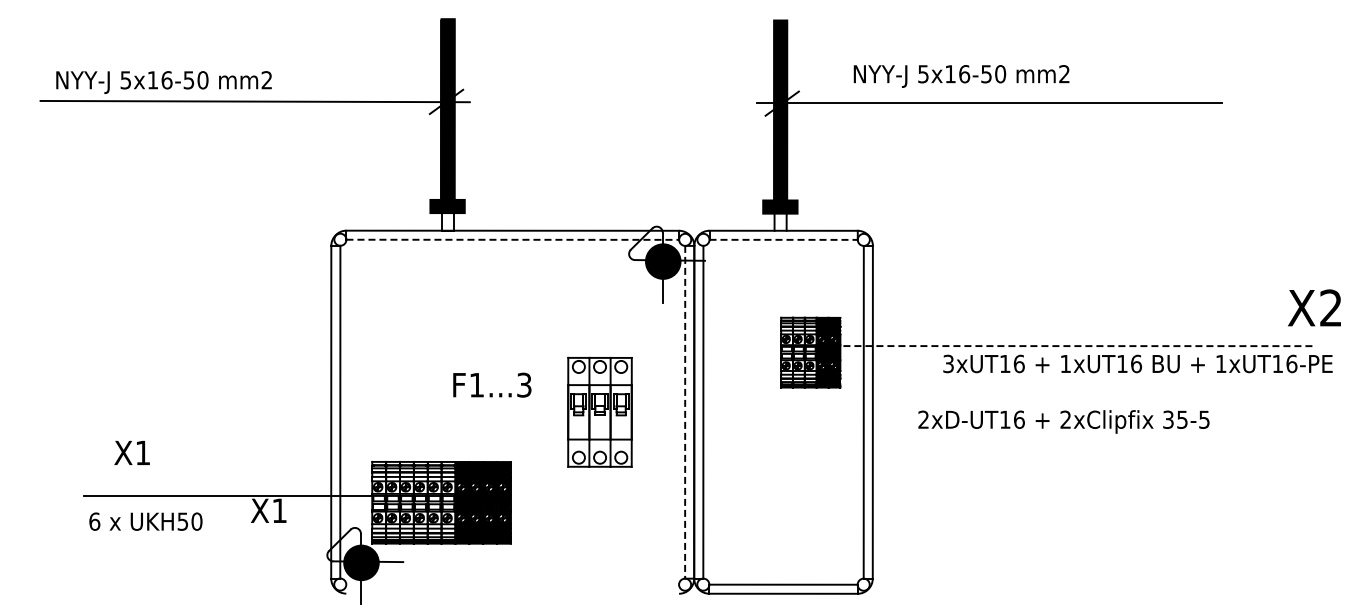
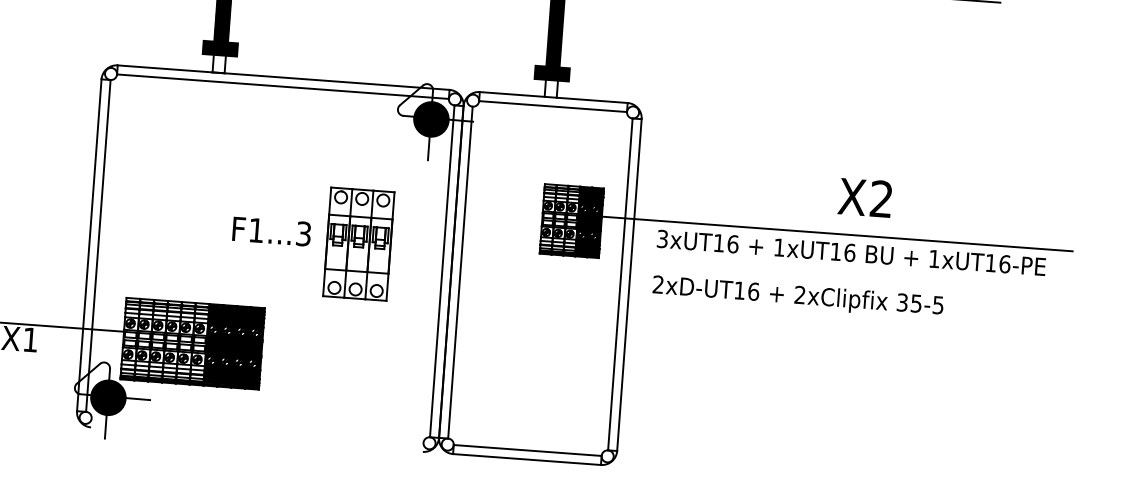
line: (513, 239) -> (283, 86), dashed -> solid
line: (784, 239) -> (553, 106), dashed -> solid
text: (1314, 307) -> (865, 197), moved
line: (1076, 346) -> (837, 234), dashed -> solid
text: (1137, 363) -> (851, 252), moved
text: (492, 384) -> (272, 230), moved
part: (599, 411) -> (358, 243), moved
line: (685, 412) -> (442, 271), dashed -> solid
text: (1063, 421) -> (797, 296), moved

